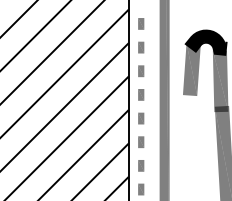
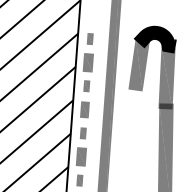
part: (141, 23) -> (92, 15), removed
part: (141, 70) -> (88, 61), size x1.6
part: (141, 118) -> (85, 109), size x1.4
part: (141, 165) -> (81, 156), size x1.6

